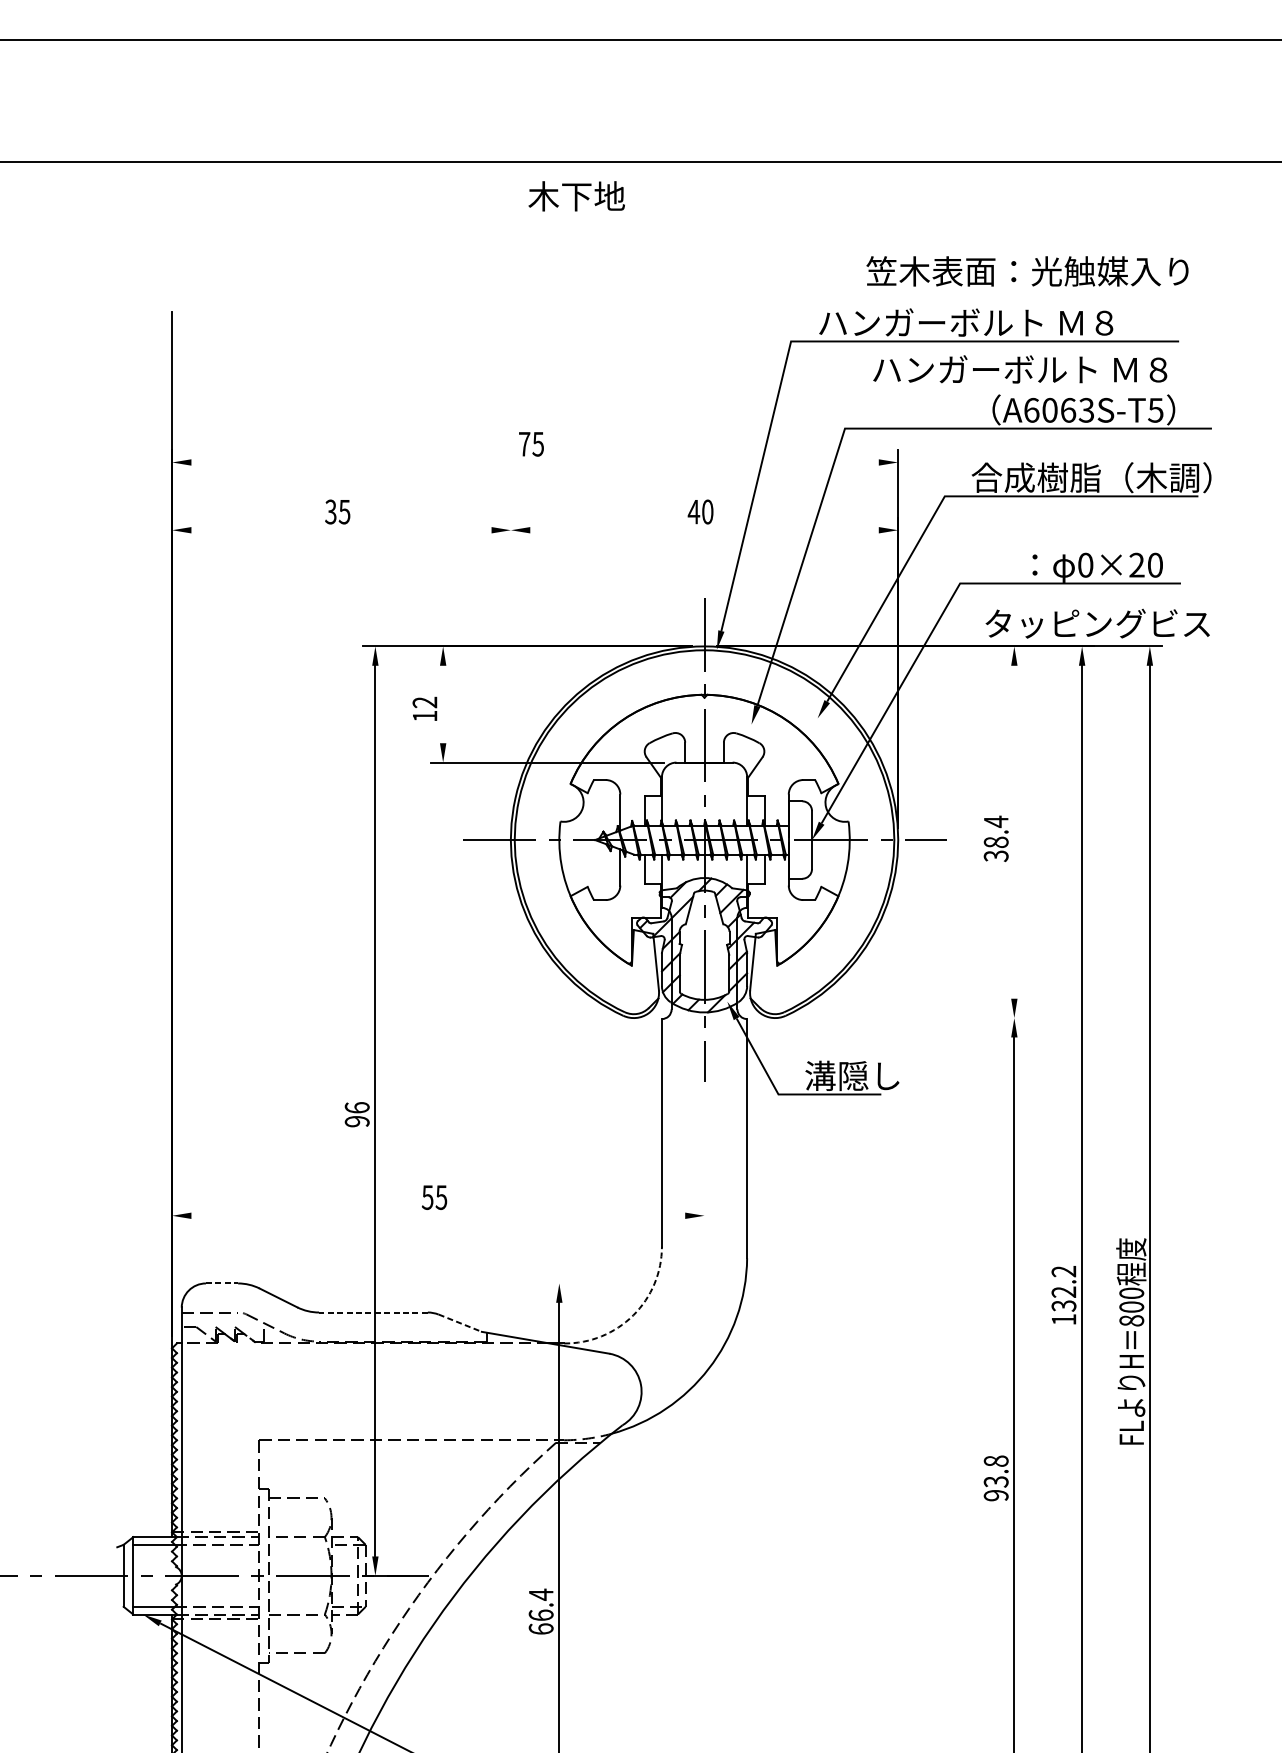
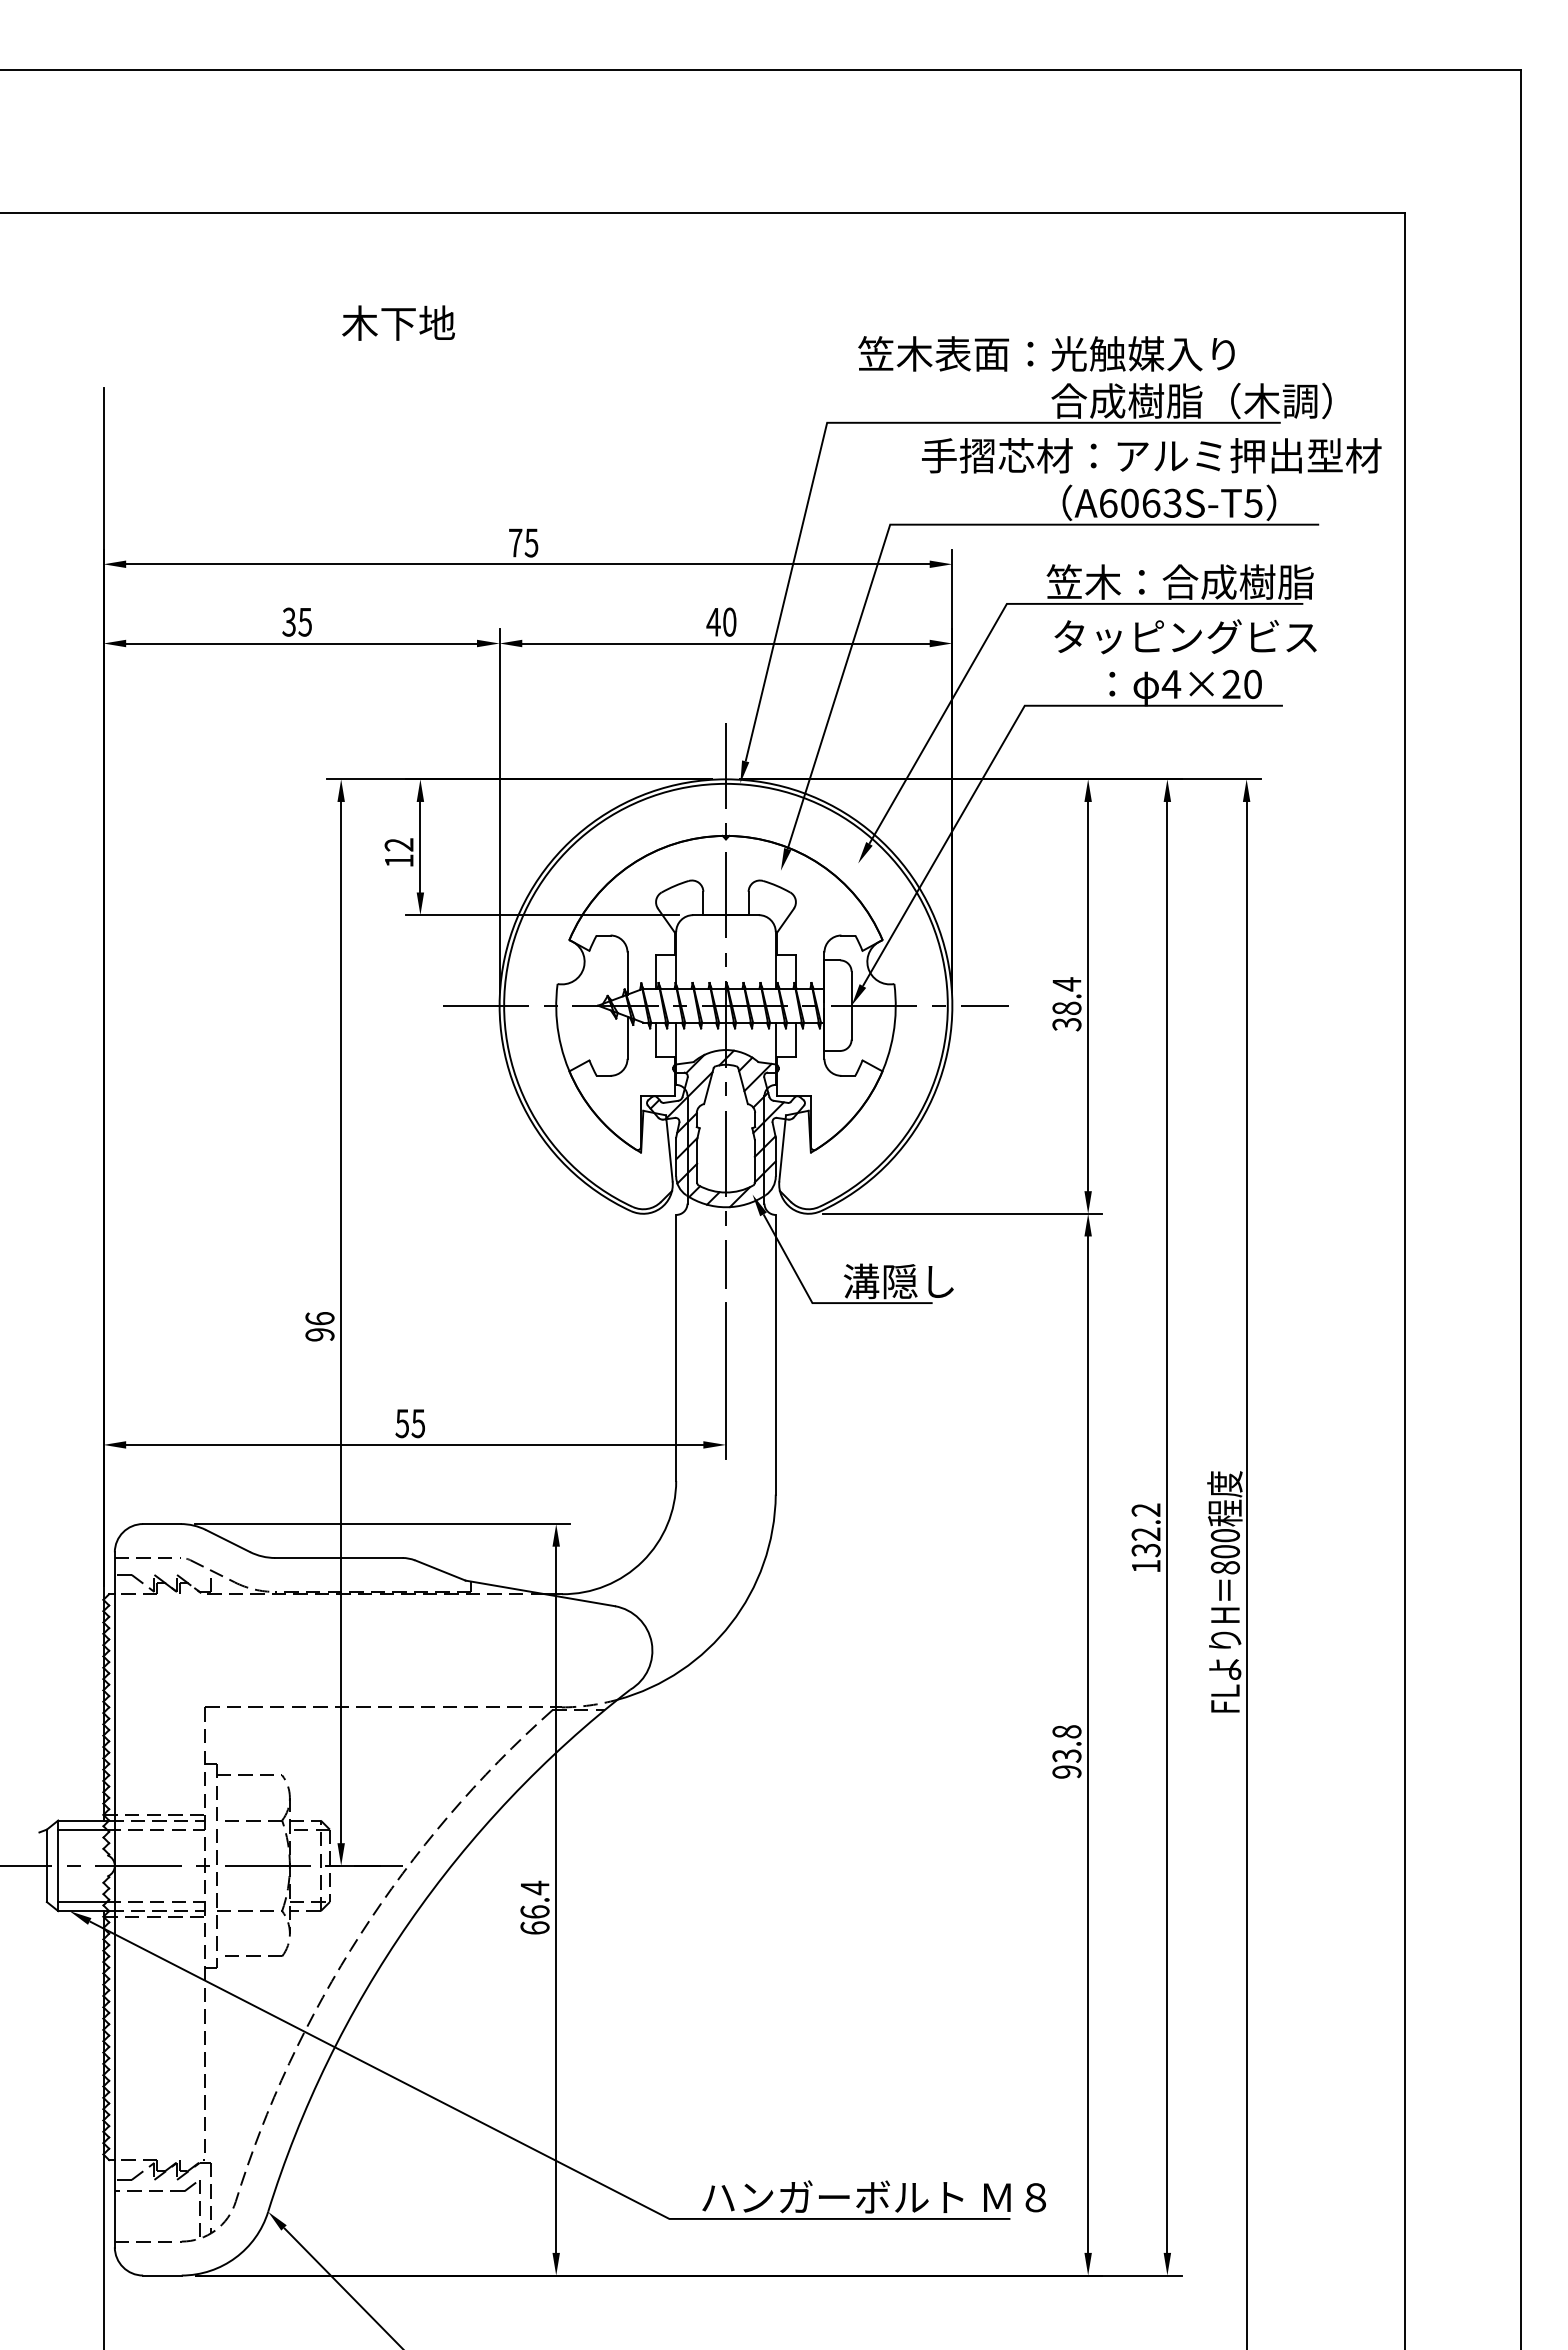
text: (576, 195) -> (398, 322), moved
text: (1027, 271) -> (1046, 353), moved
text: (1020, 322) -> (1095, 400), ハンガーボルト Ｍ８ -> 合成樹脂（木調）
text: (1068, 369) -> (1151, 455), ハンガーボルト Ｍ８ -> 手摺芯材：アルミ押出型材
line: (534, 462) -> (527, 564), added
text: (1091, 477) -> (1178, 581), 合成樹脂（木調） -> 笠木：合成樹脂
line: (341, 530) -> (301, 643), added
line: (704, 530) -> (725, 643), added
text: (1085, 565) -> (1171, 684), 0×20 -> 4×20
text: (1097, 623) -> (1185, 636), moved
line: (510, 673) -> (499, 810), added
line: (443, 703) -> (420, 846), added
line: (1014, 832) -> (1088, 996), added
line: (906, 1017) -> (962, 1213), added
line: (704, 1160) -> (725, 1380), added
line: (438, 1215) -> (414, 1444), added
line: (221, 1283) -> (161, 1524), dashed -> solid
line: (410, 1283) -> (382, 1524), added
line: (373, 1312) -> (338, 1557), dashed -> solid
arc: (633, 1315) -> (642, 1561), dashed -> solid
line: (460, 1323) -> (440, 1570), dashed -> solid

